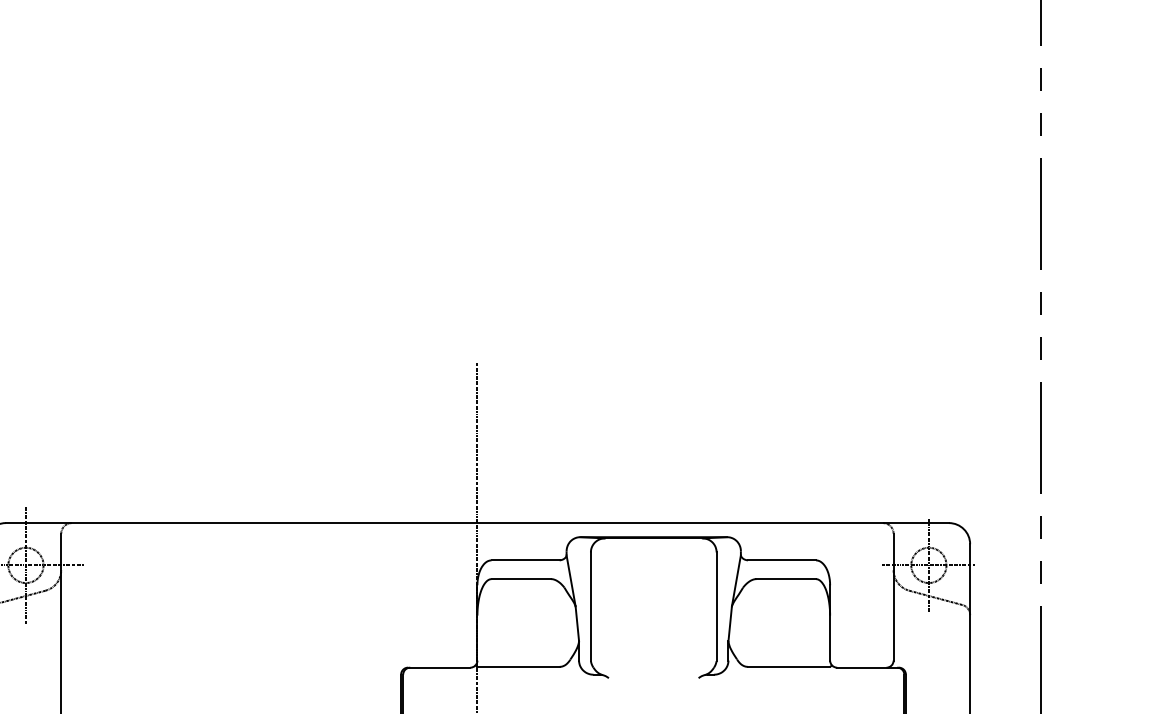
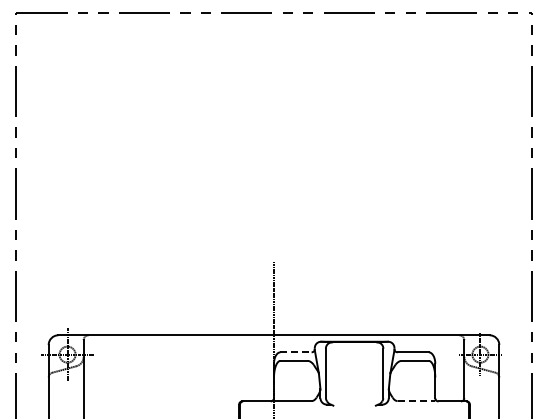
line: (526, 560) -> (296, 352), solid -> dashed
line: (789, 667) -> (416, 401), solid -> dashed

